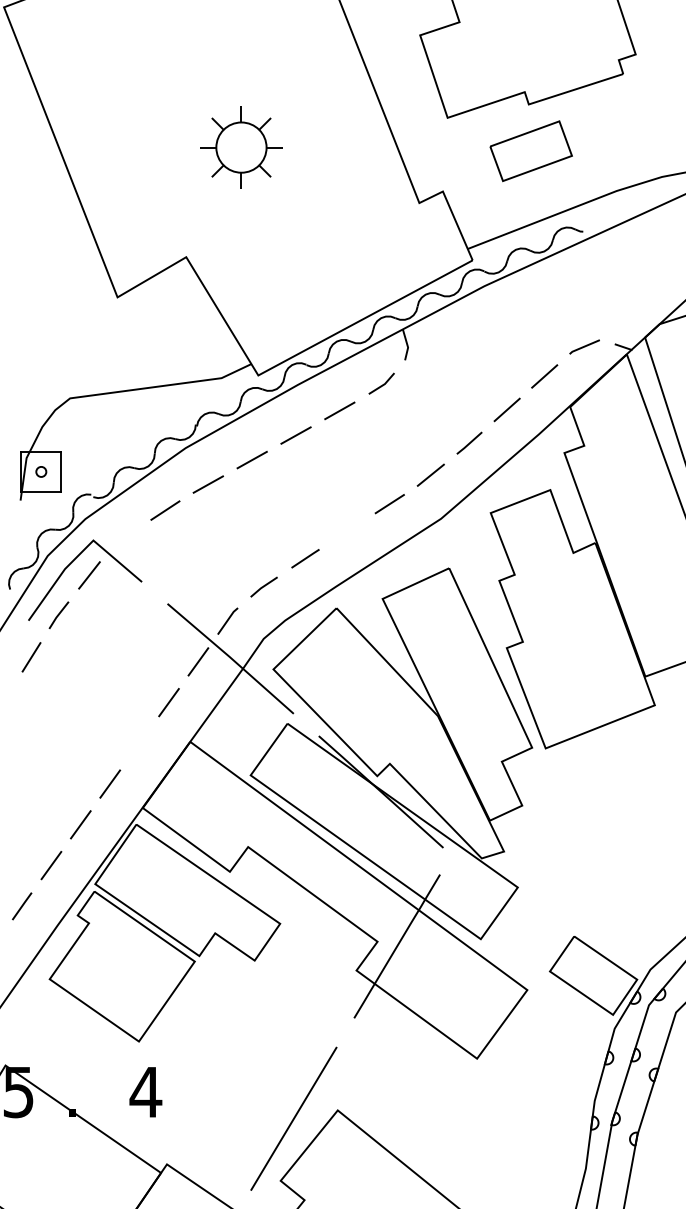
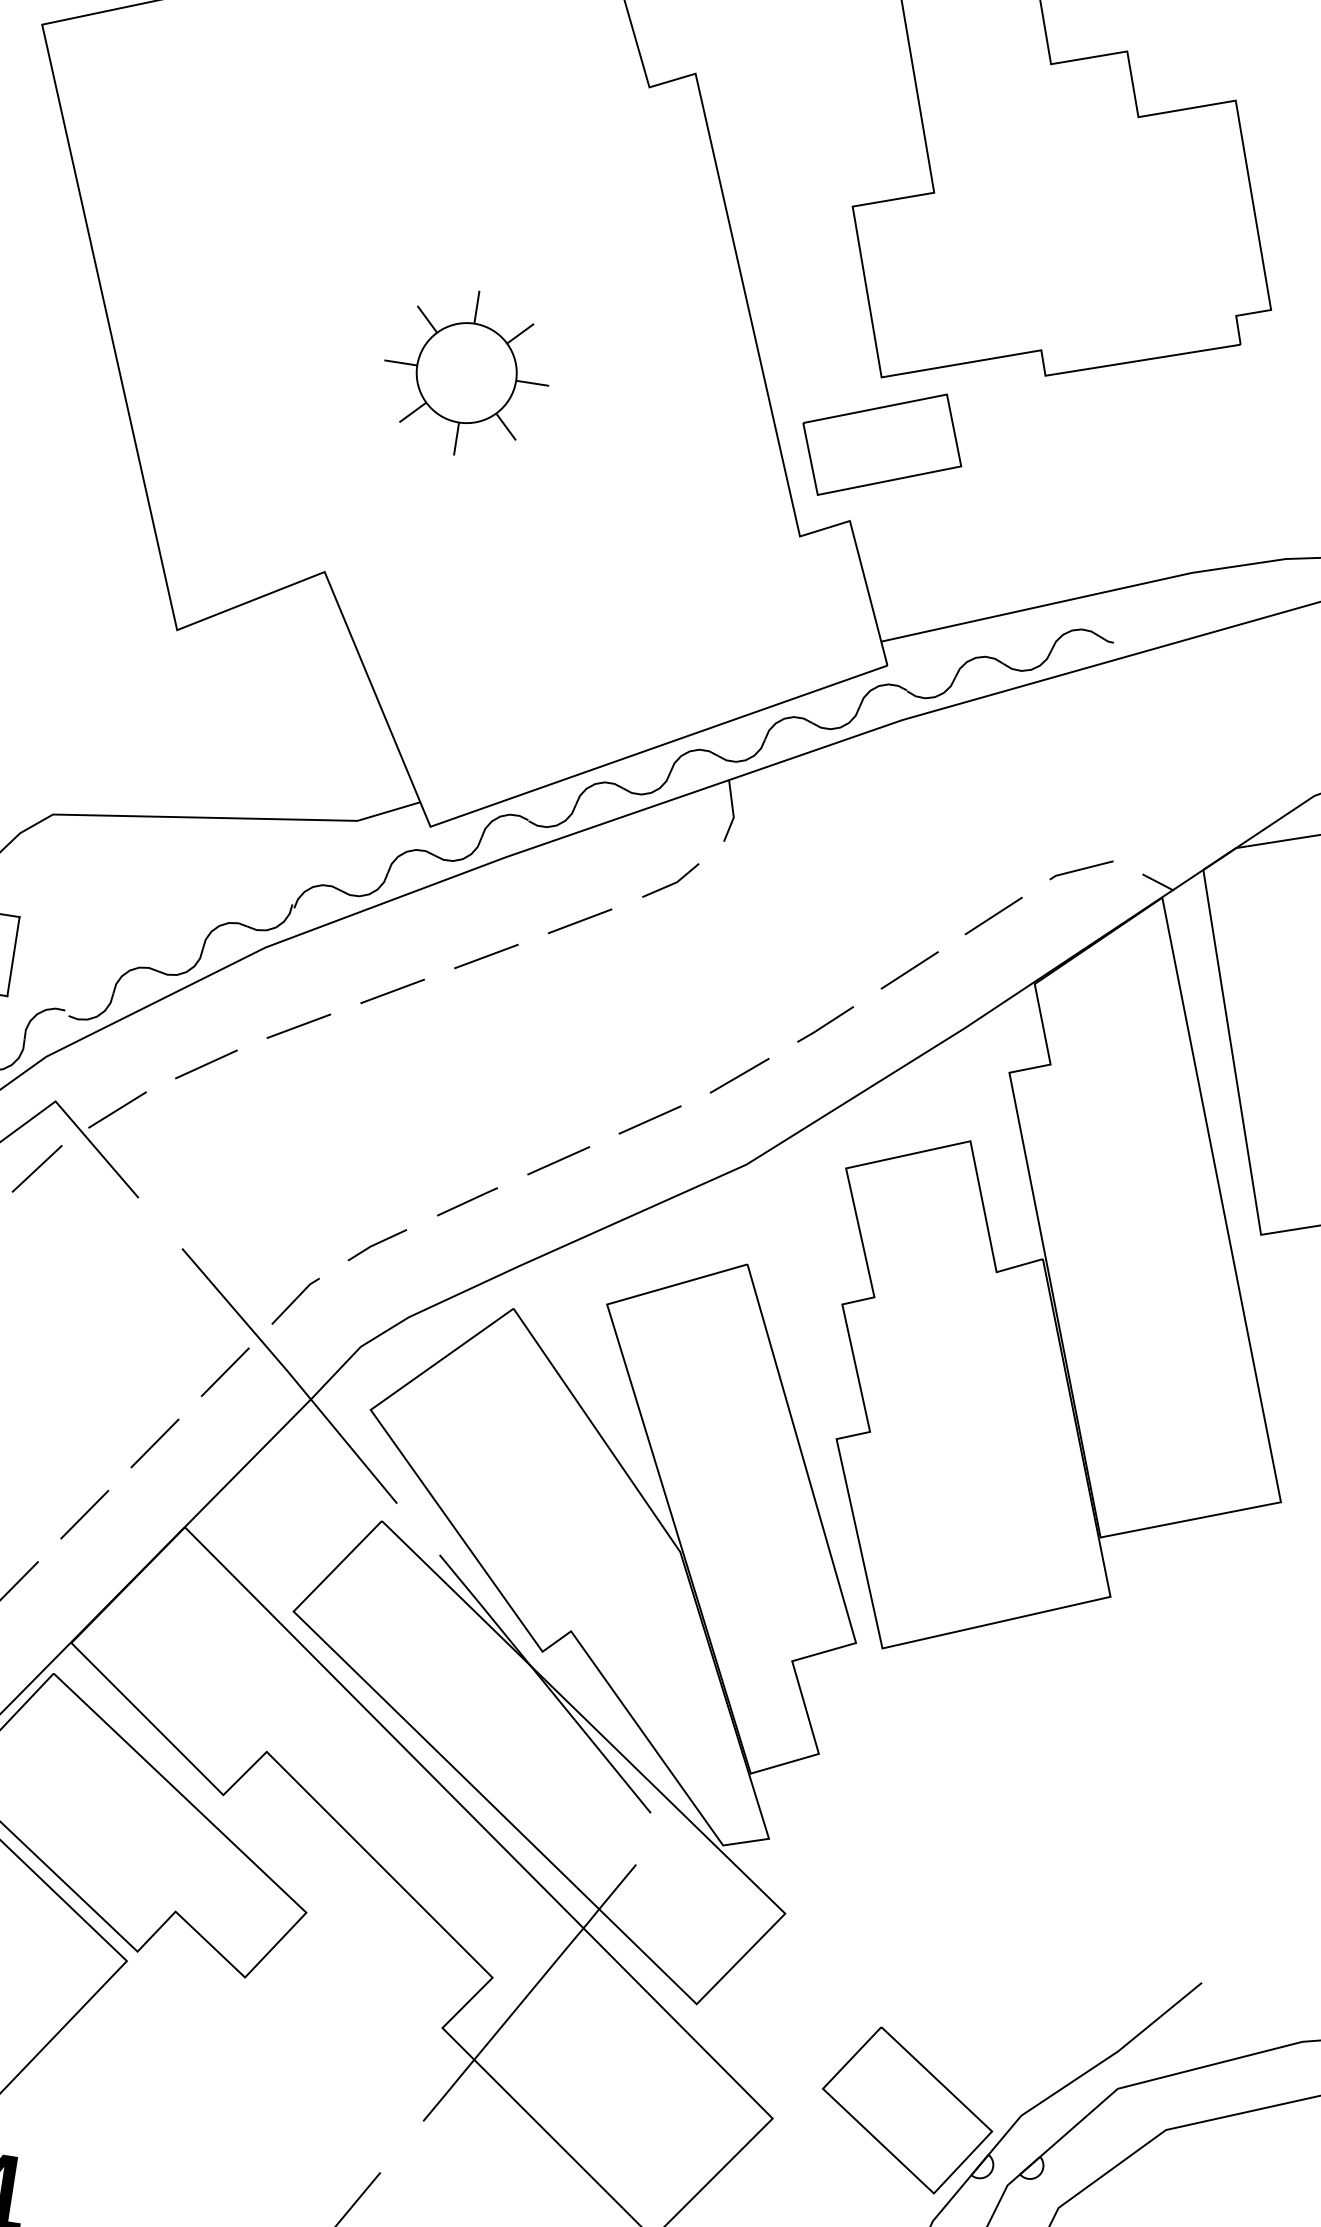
part: (530, 151) -> (880, 445), moved
line: (347, 531) -> (558, 1161), added
line: (124, 539) -> (117, 1108), added
line: (139, 742) -> (84, 1512), added

